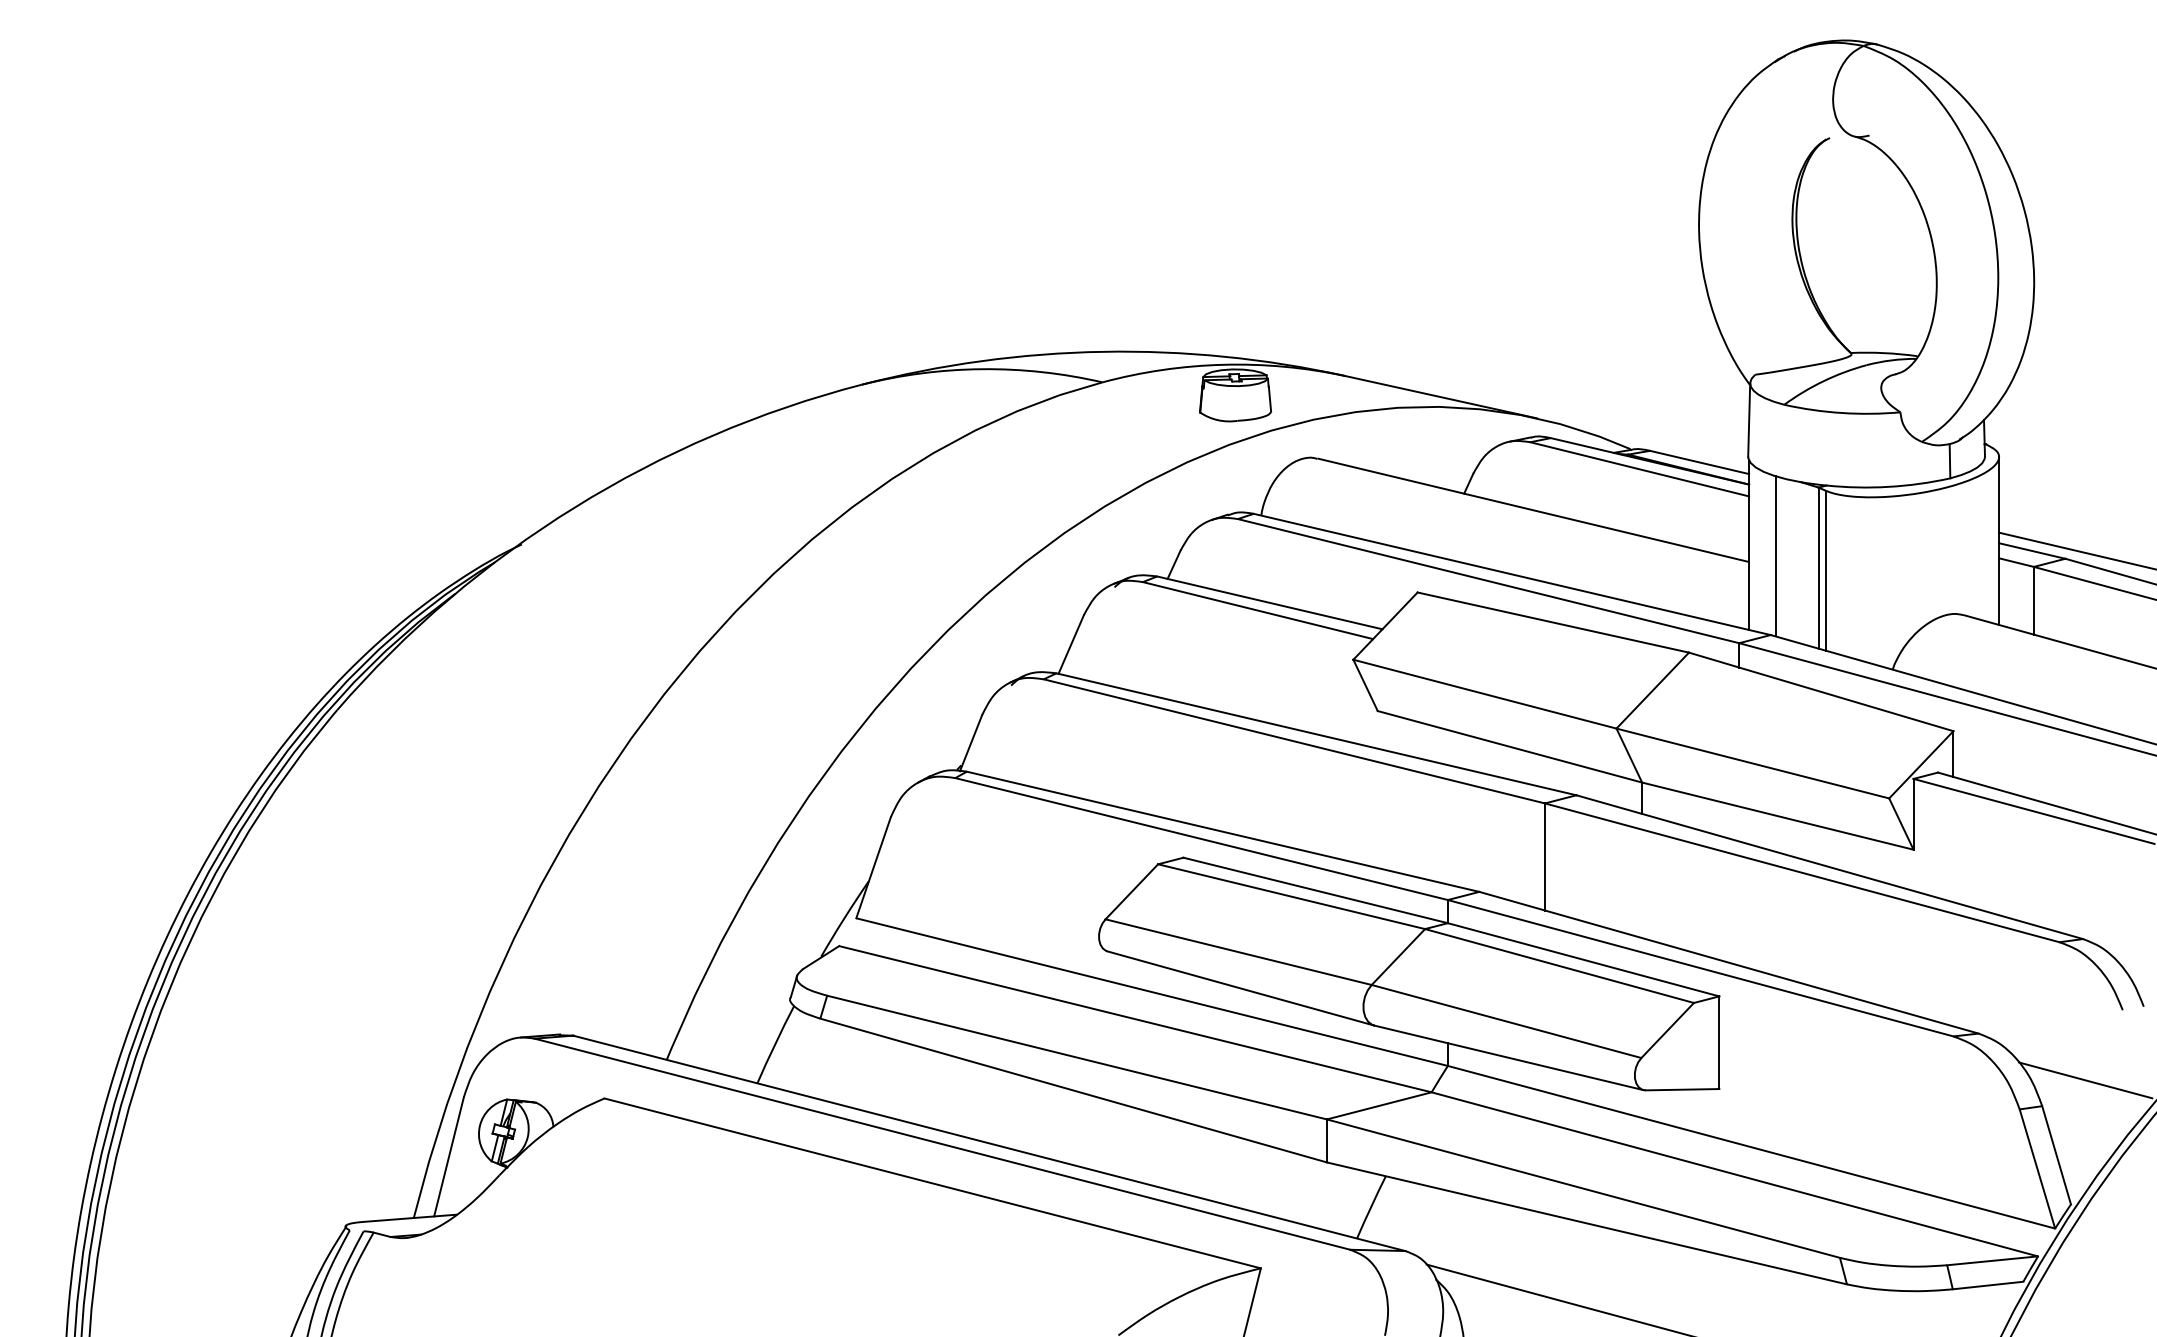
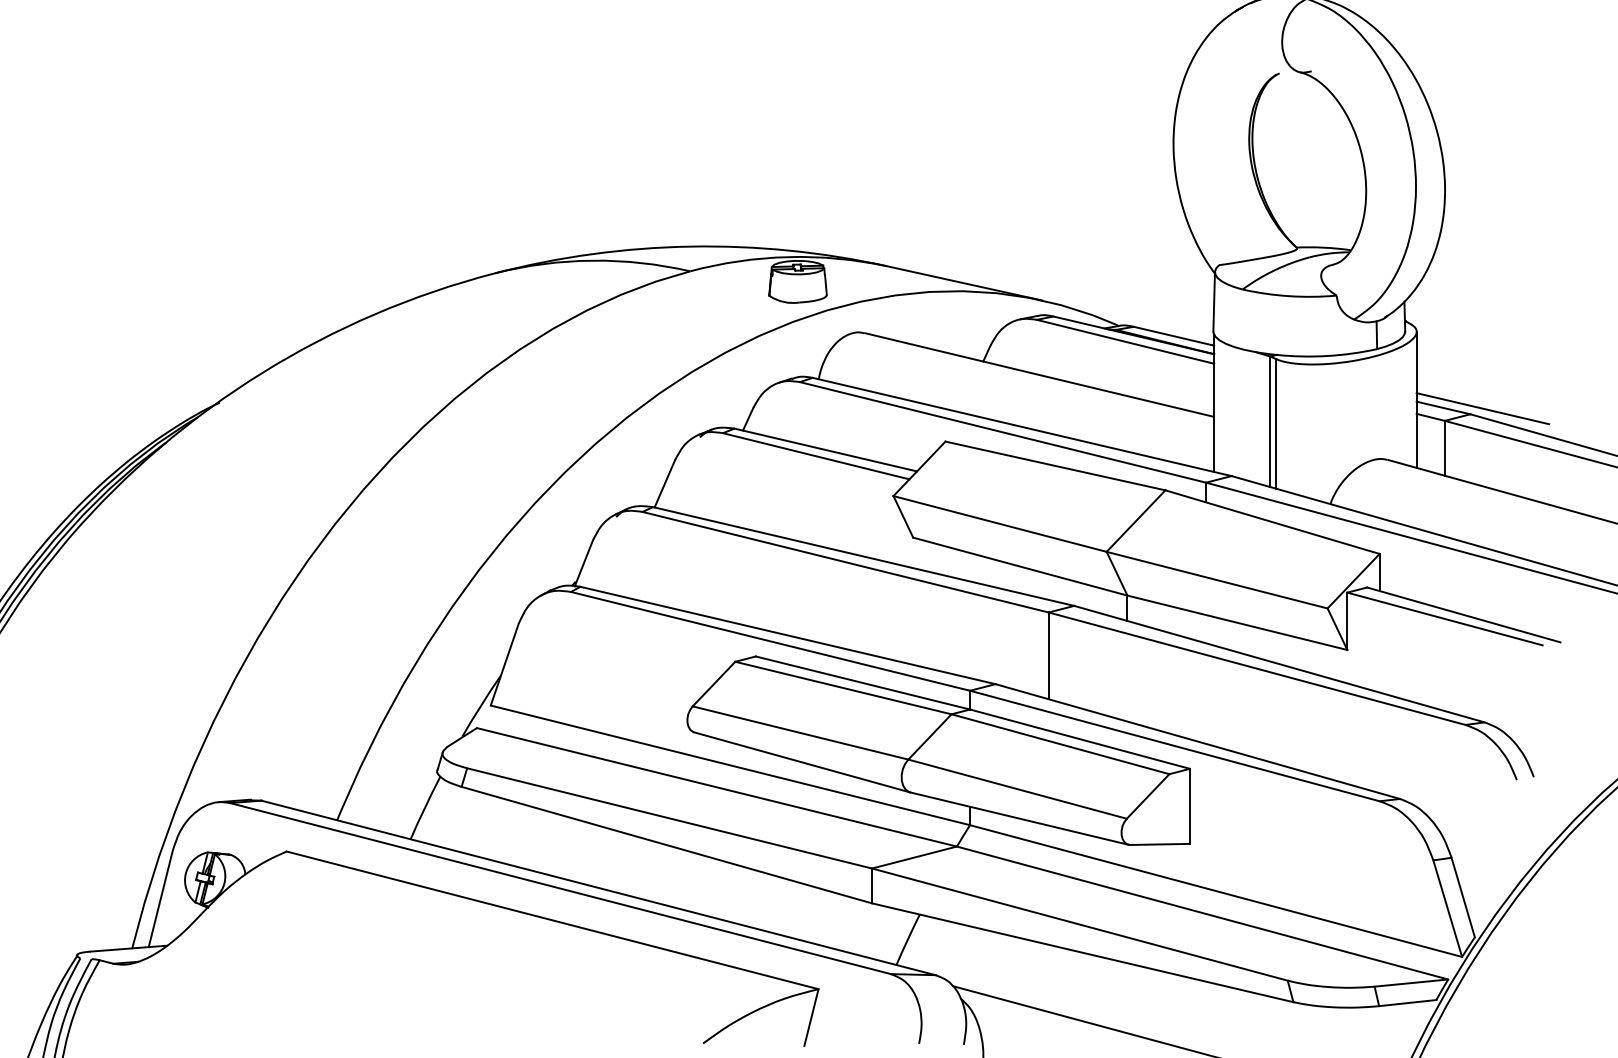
line: (1775, 556) -> (1235, 412), removed
line: (2085, 1080) -> (1486, 836), removed

